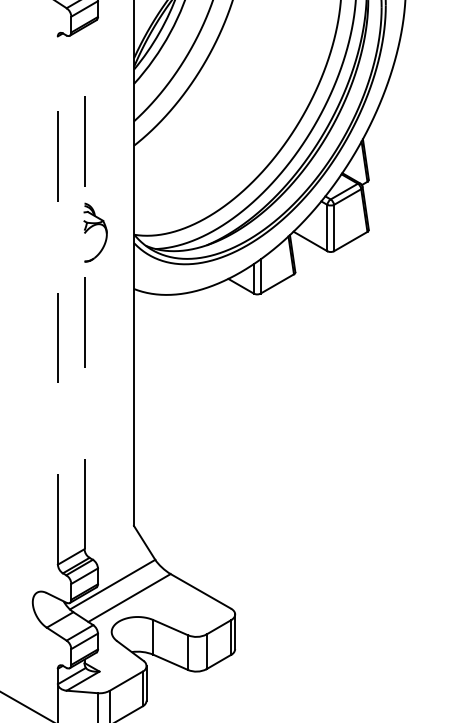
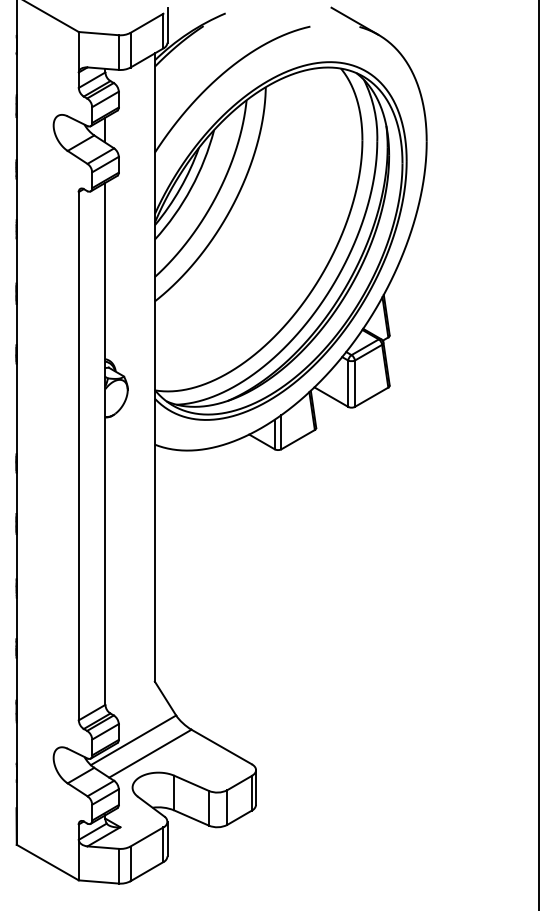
line: (84, 287) -> (105, 443), dashed -> solid
line: (57, 299) -> (78, 455), dashed -> solid

